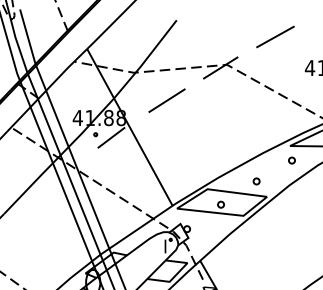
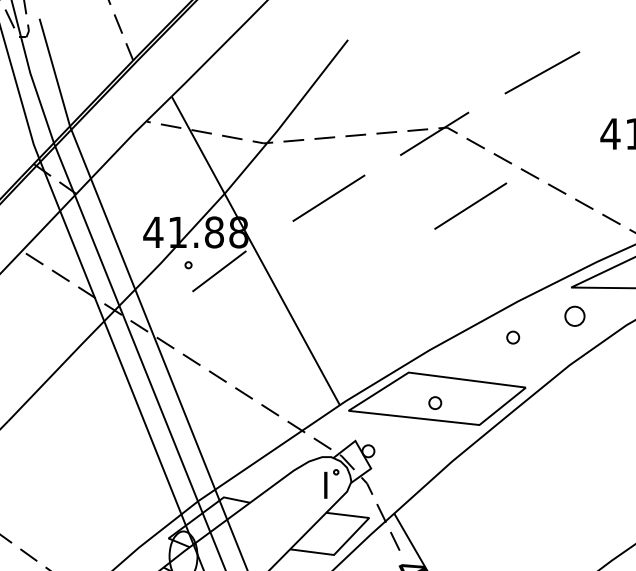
line: (238, 104) -> (469, 205), added
part: (291, 160) -> (573, 316), size x1.6
part: (256, 181) -> (512, 337), moved

